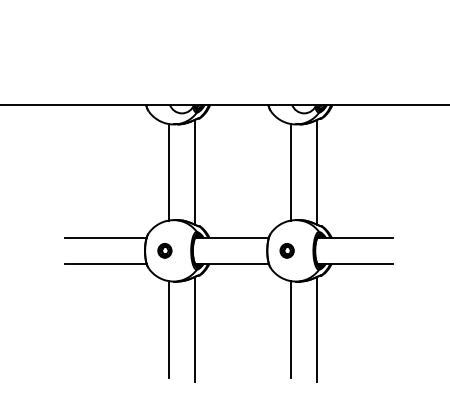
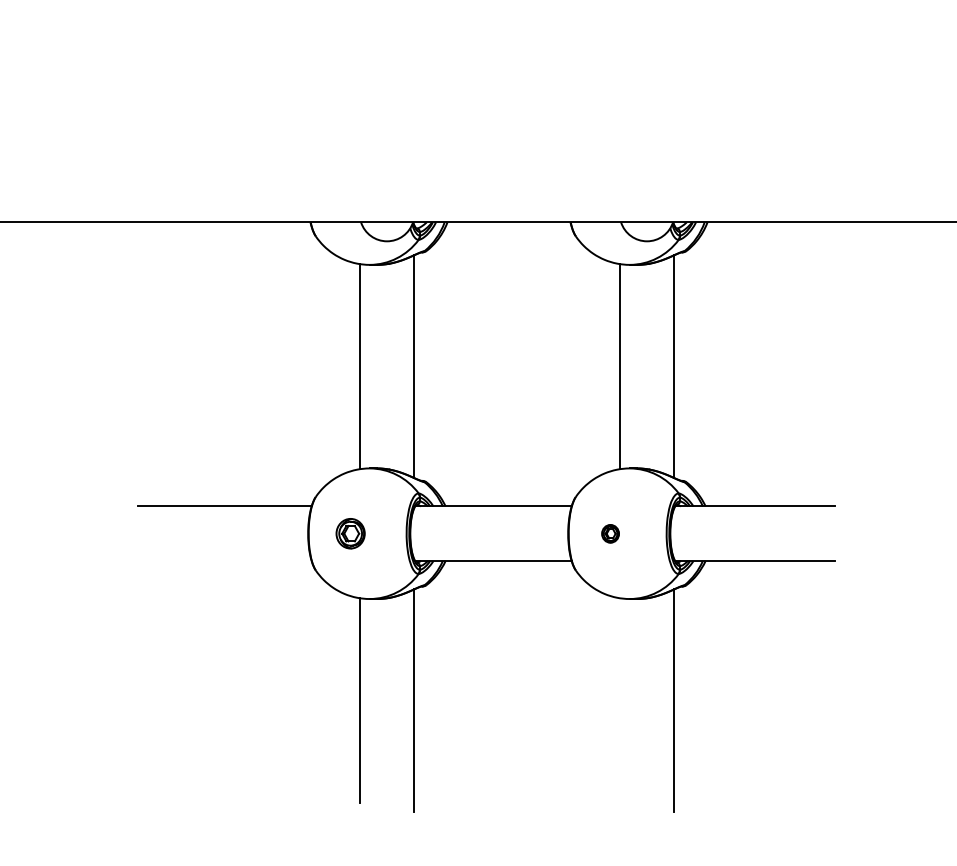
part: (286, 250) -> (609, 532), size x0.6
line: (105, 263) -> (224, 560), removed
line: (291, 329) -> (619, 701), removed

